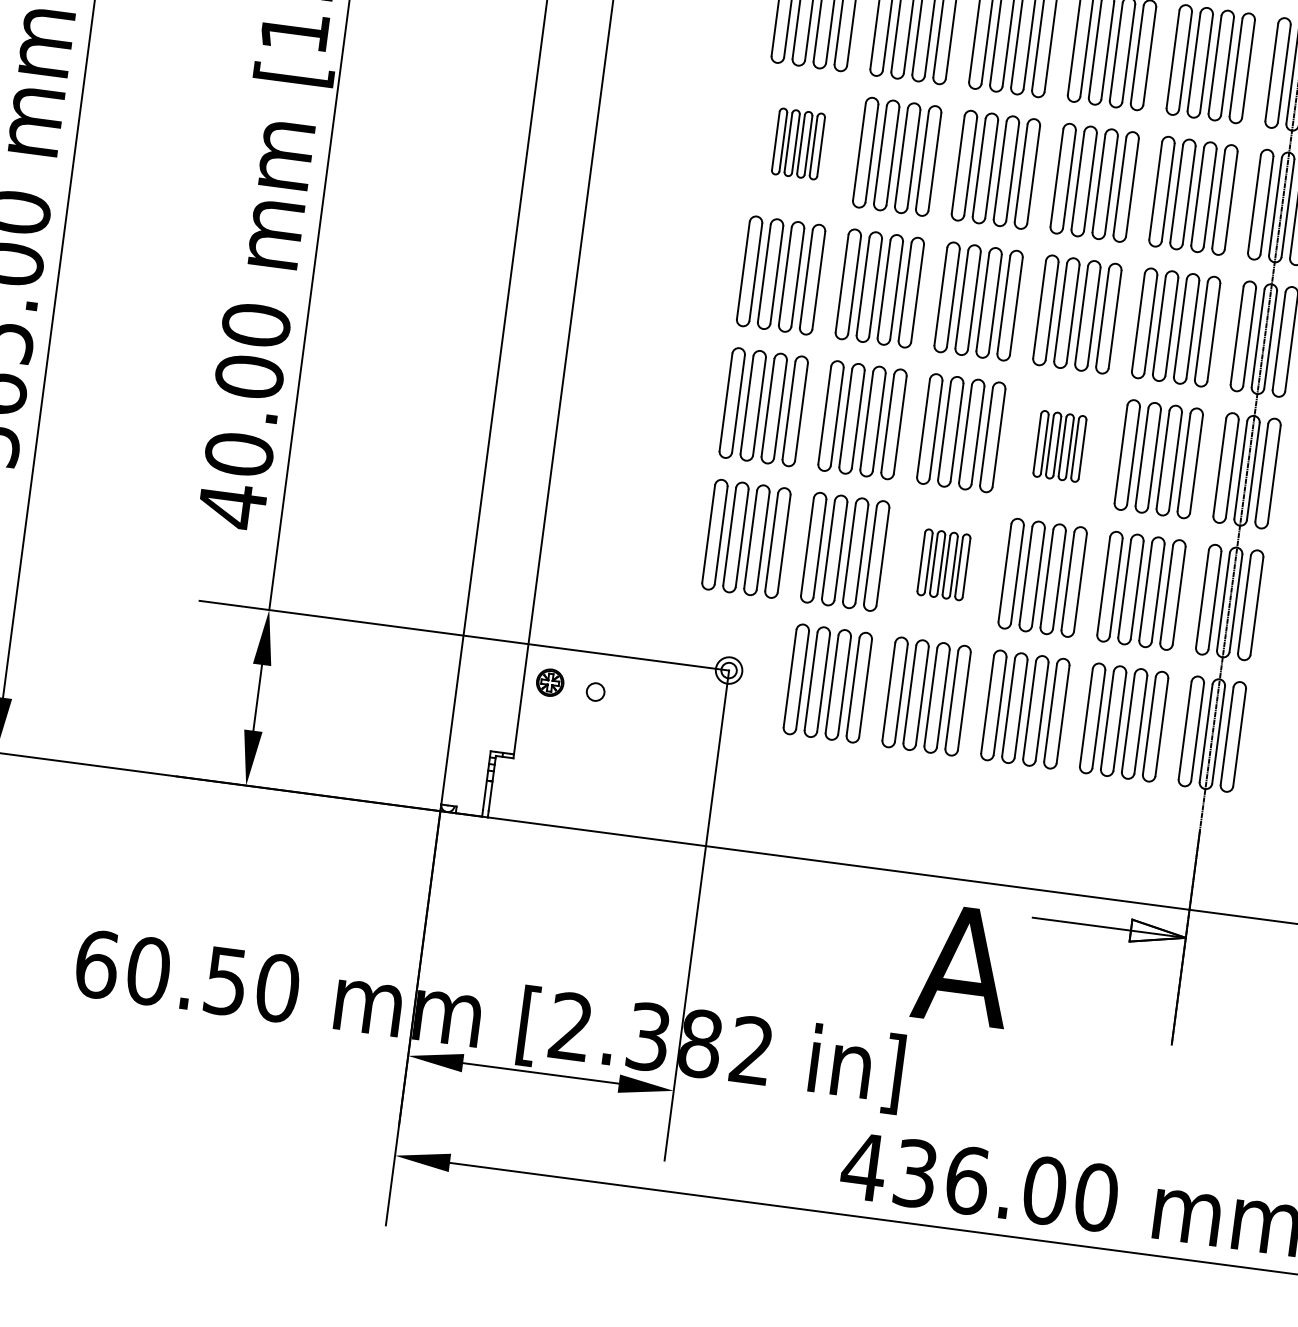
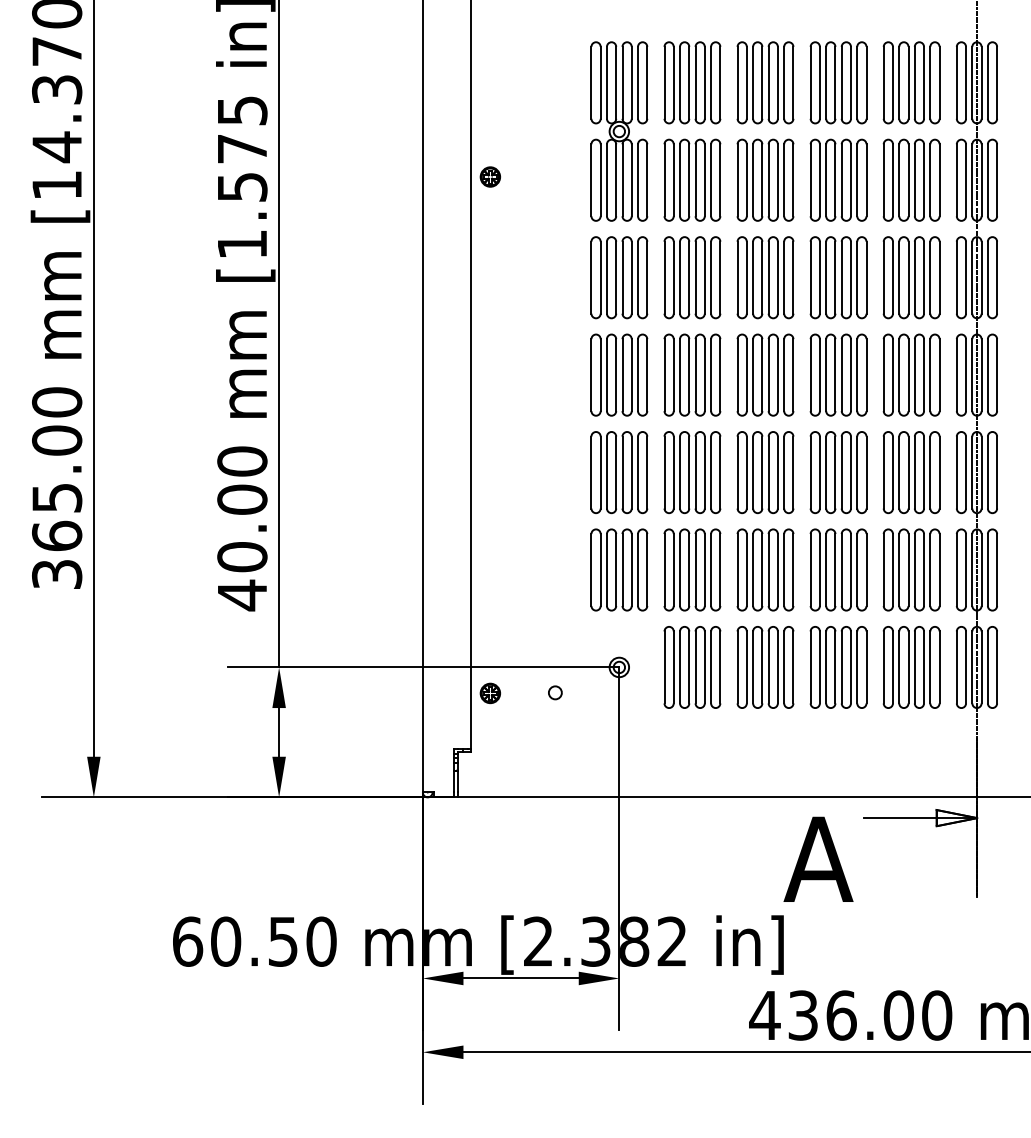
part: (798, 143) -> (619, 277), size x1.67
part: (1059, 446) -> (838, 472), size x1.67
part: (944, 564) -> (765, 569), size x1.67
circle: (595, 691) -> (555, 692), moved

